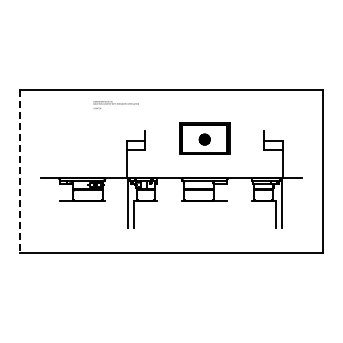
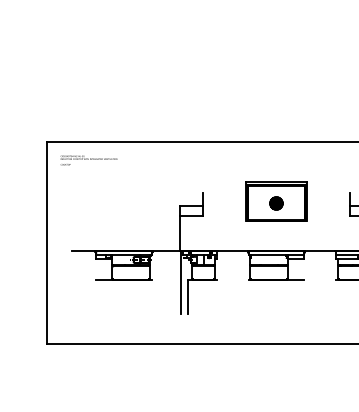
text: (115, 104) -> (88, 159), moved
line: (20, 171) -> (47, 243), dashed -> solid

